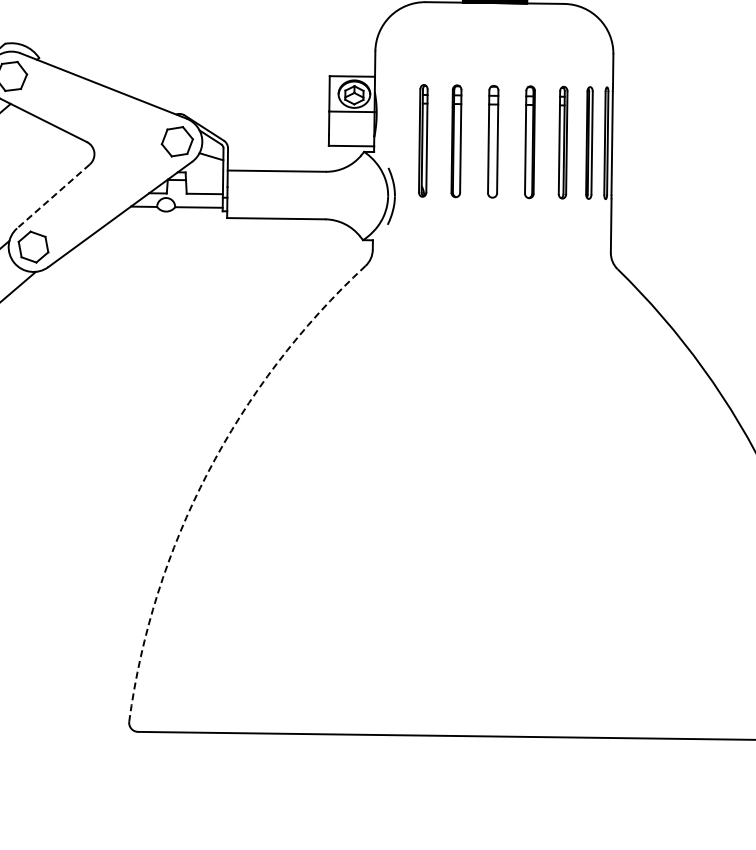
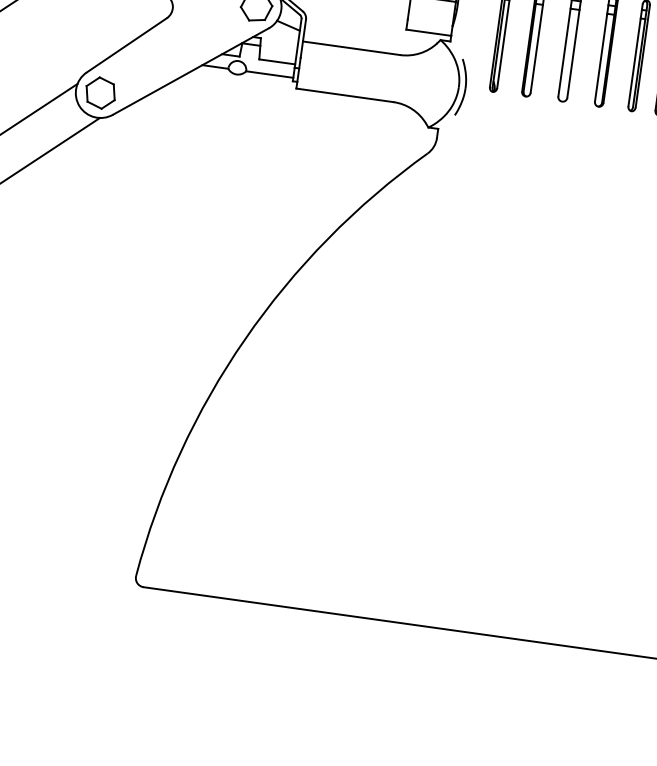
line: (53, 196) -> (126, 45), dashed -> solid
arc: (207, 473) -> (244, 339), dashed -> solid

